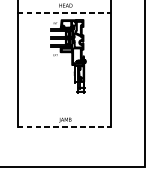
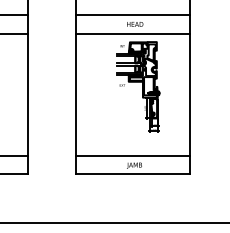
line: (64, 13) -> (133, 33), dashed -> solid
line: (63, 111) -> (132, 155), added
line: (64, 127) -> (133, 174), dashed -> solid

